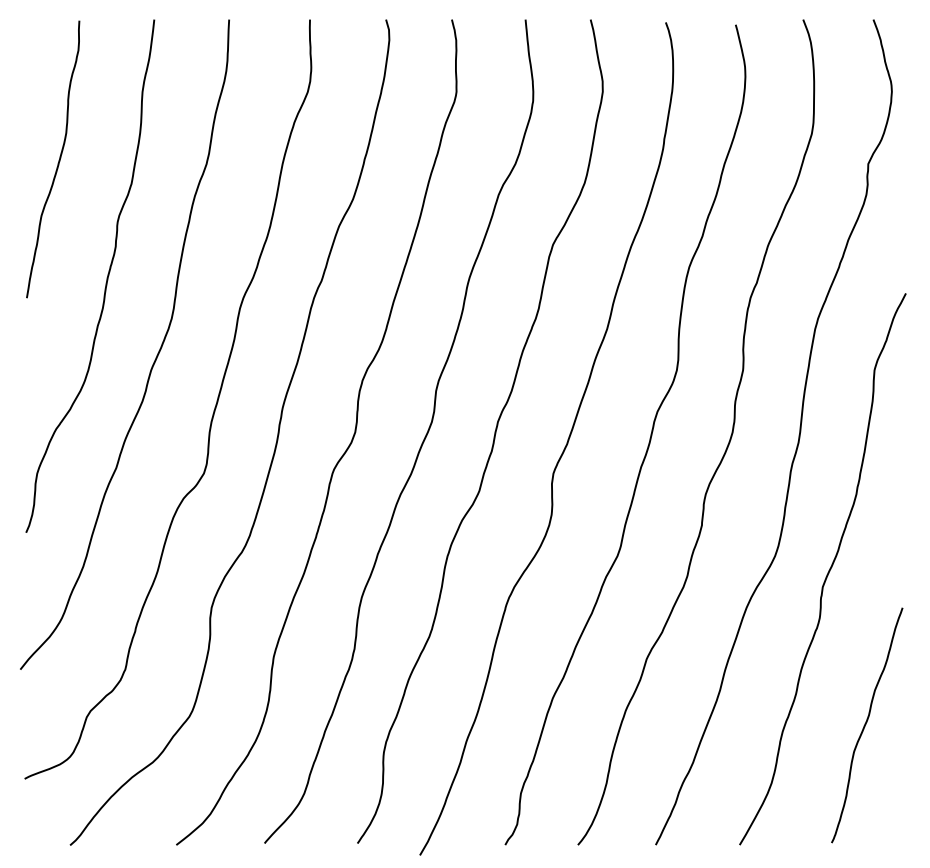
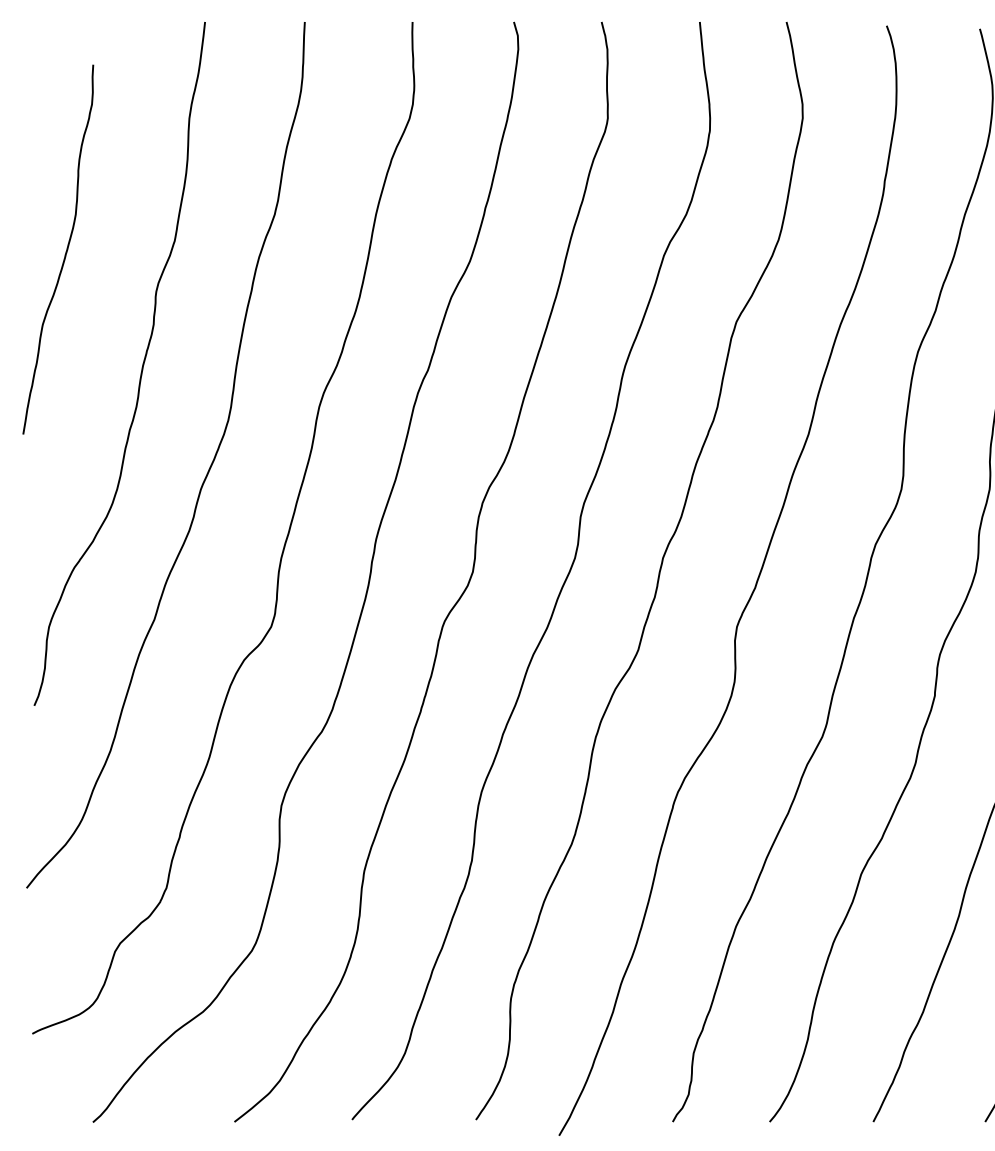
curve: (58, 160) -> (65, 251), moved

